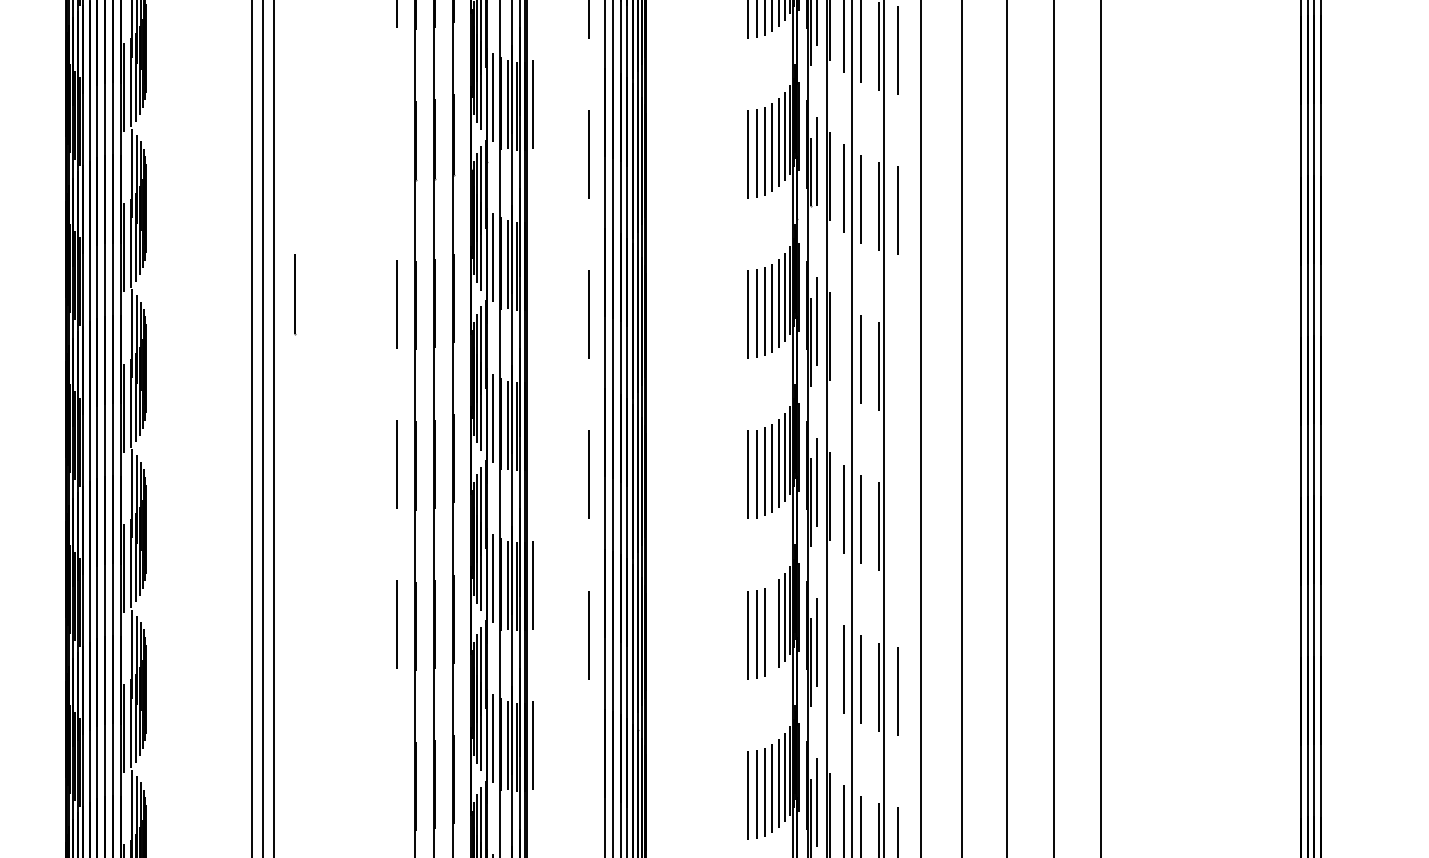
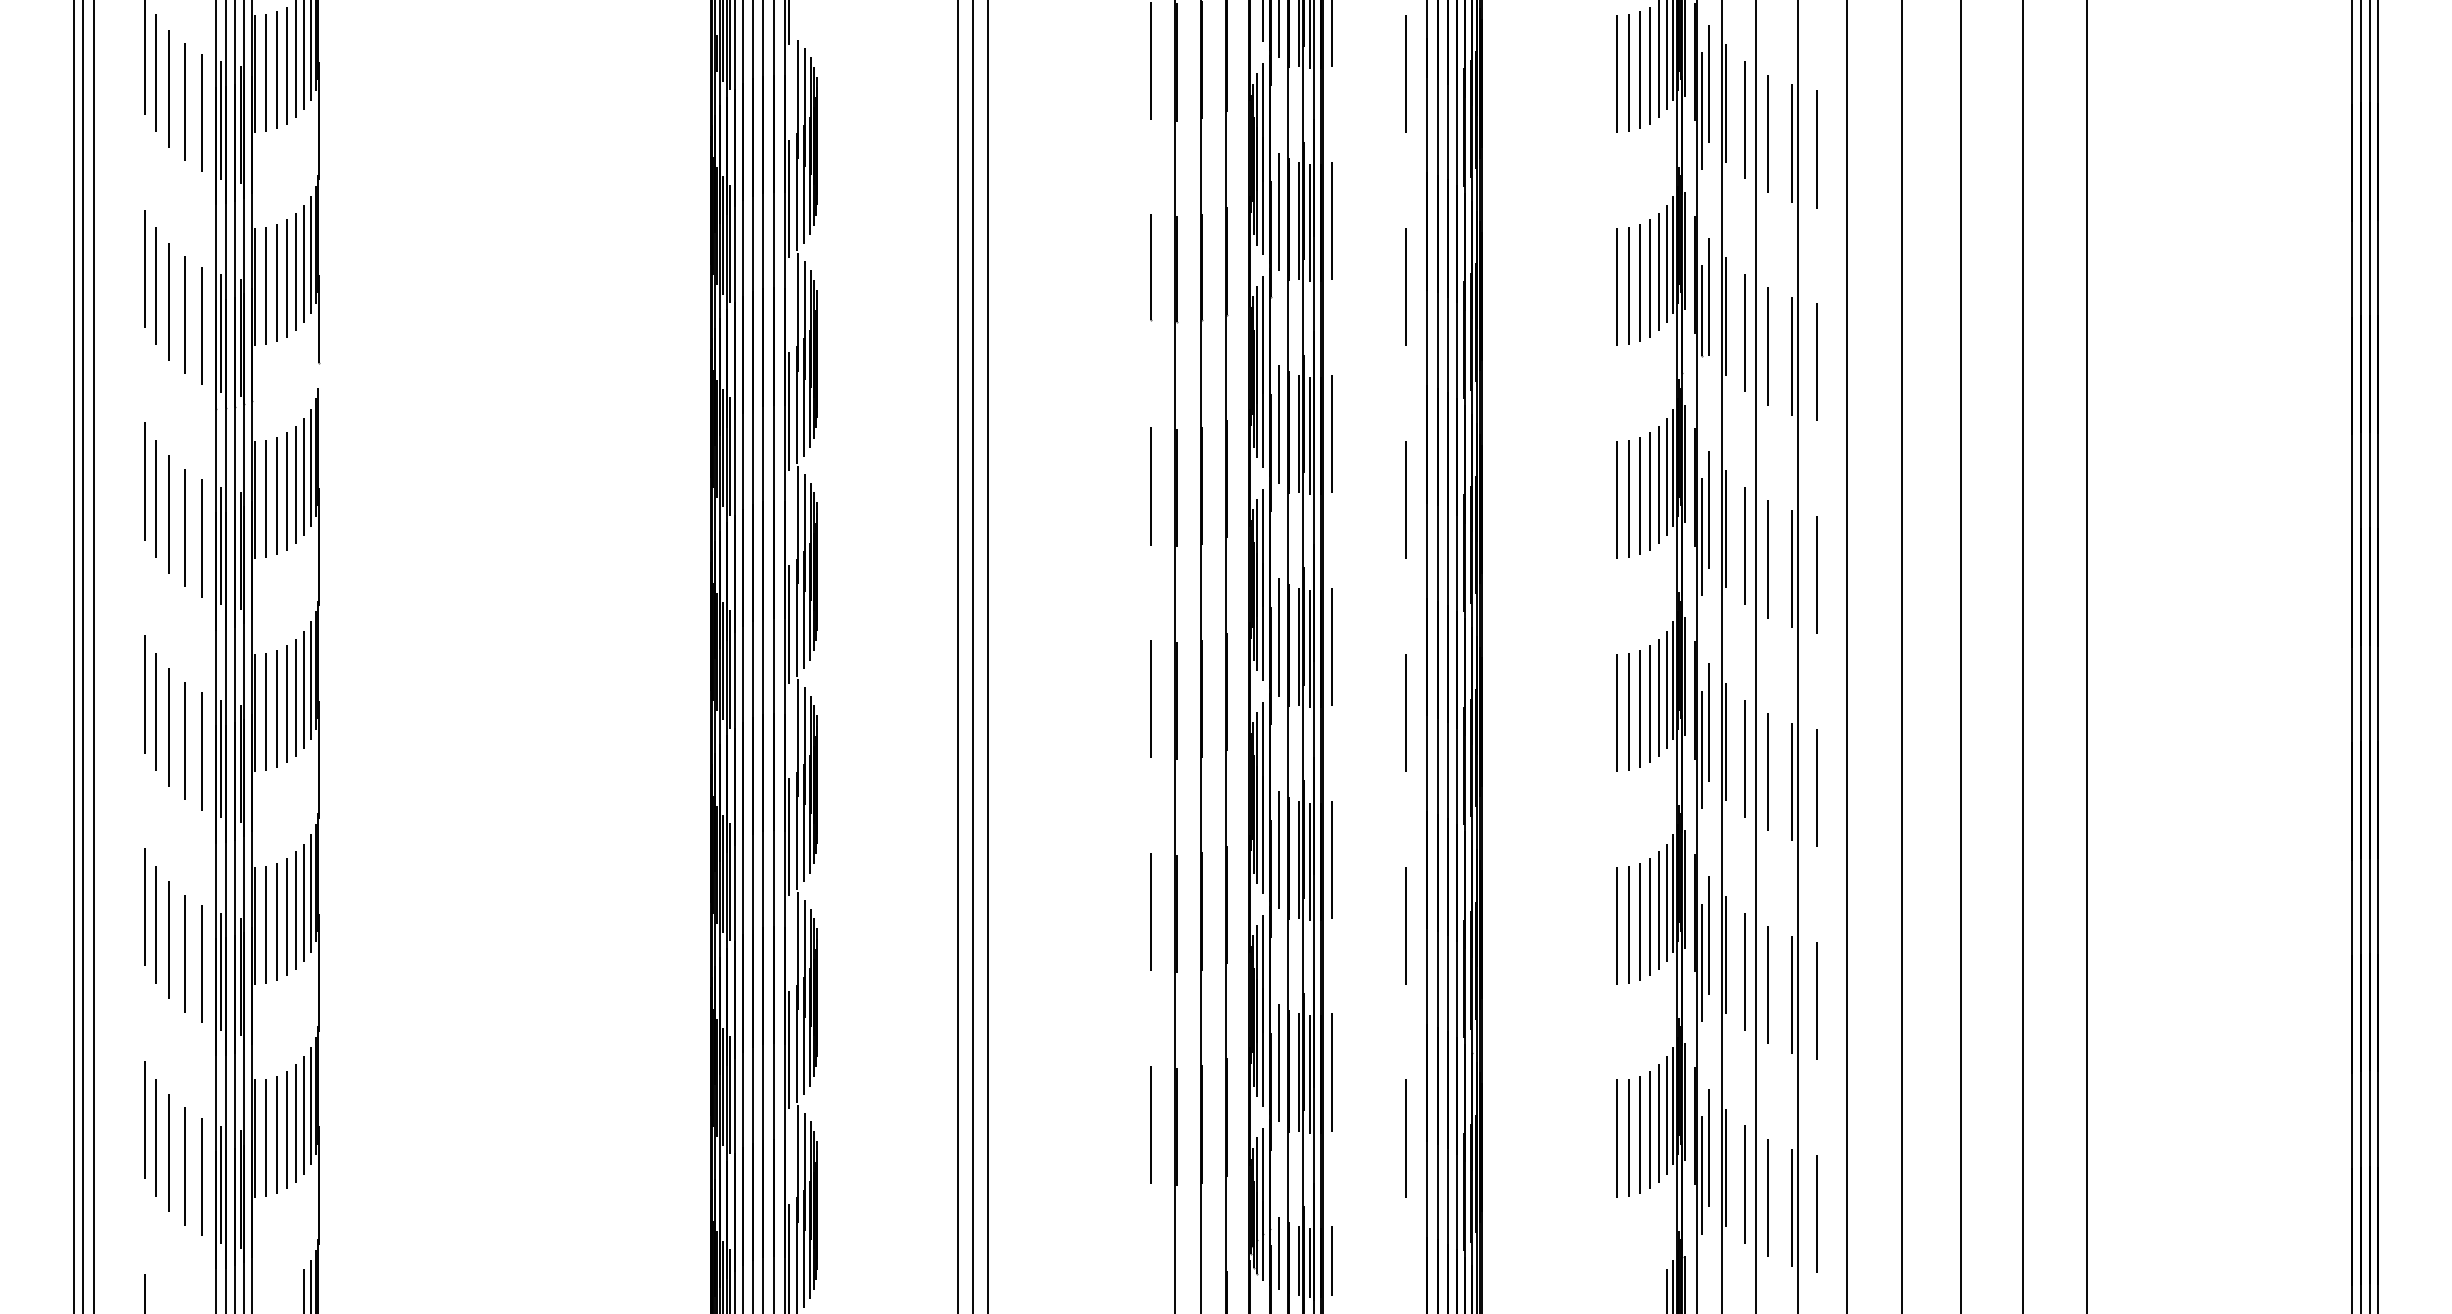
line: (533, 264) -> (1332, 433), added
line: (294, 293) -> (1151, 267), moved
line: (844, 348) -> (1745, 545), added
line: (897, 371) -> (1816, 575), added
line: (533, 424) -> (1332, 646), added
line: (897, 530) -> (1816, 787), added
line: (772, 628) -> (1649, 916), added
line: (829, 656) -> (1725, 954), added
line: (396, 784) -> (1150, 1124), added
line: (588, 795) -> (1405, 1138), added

